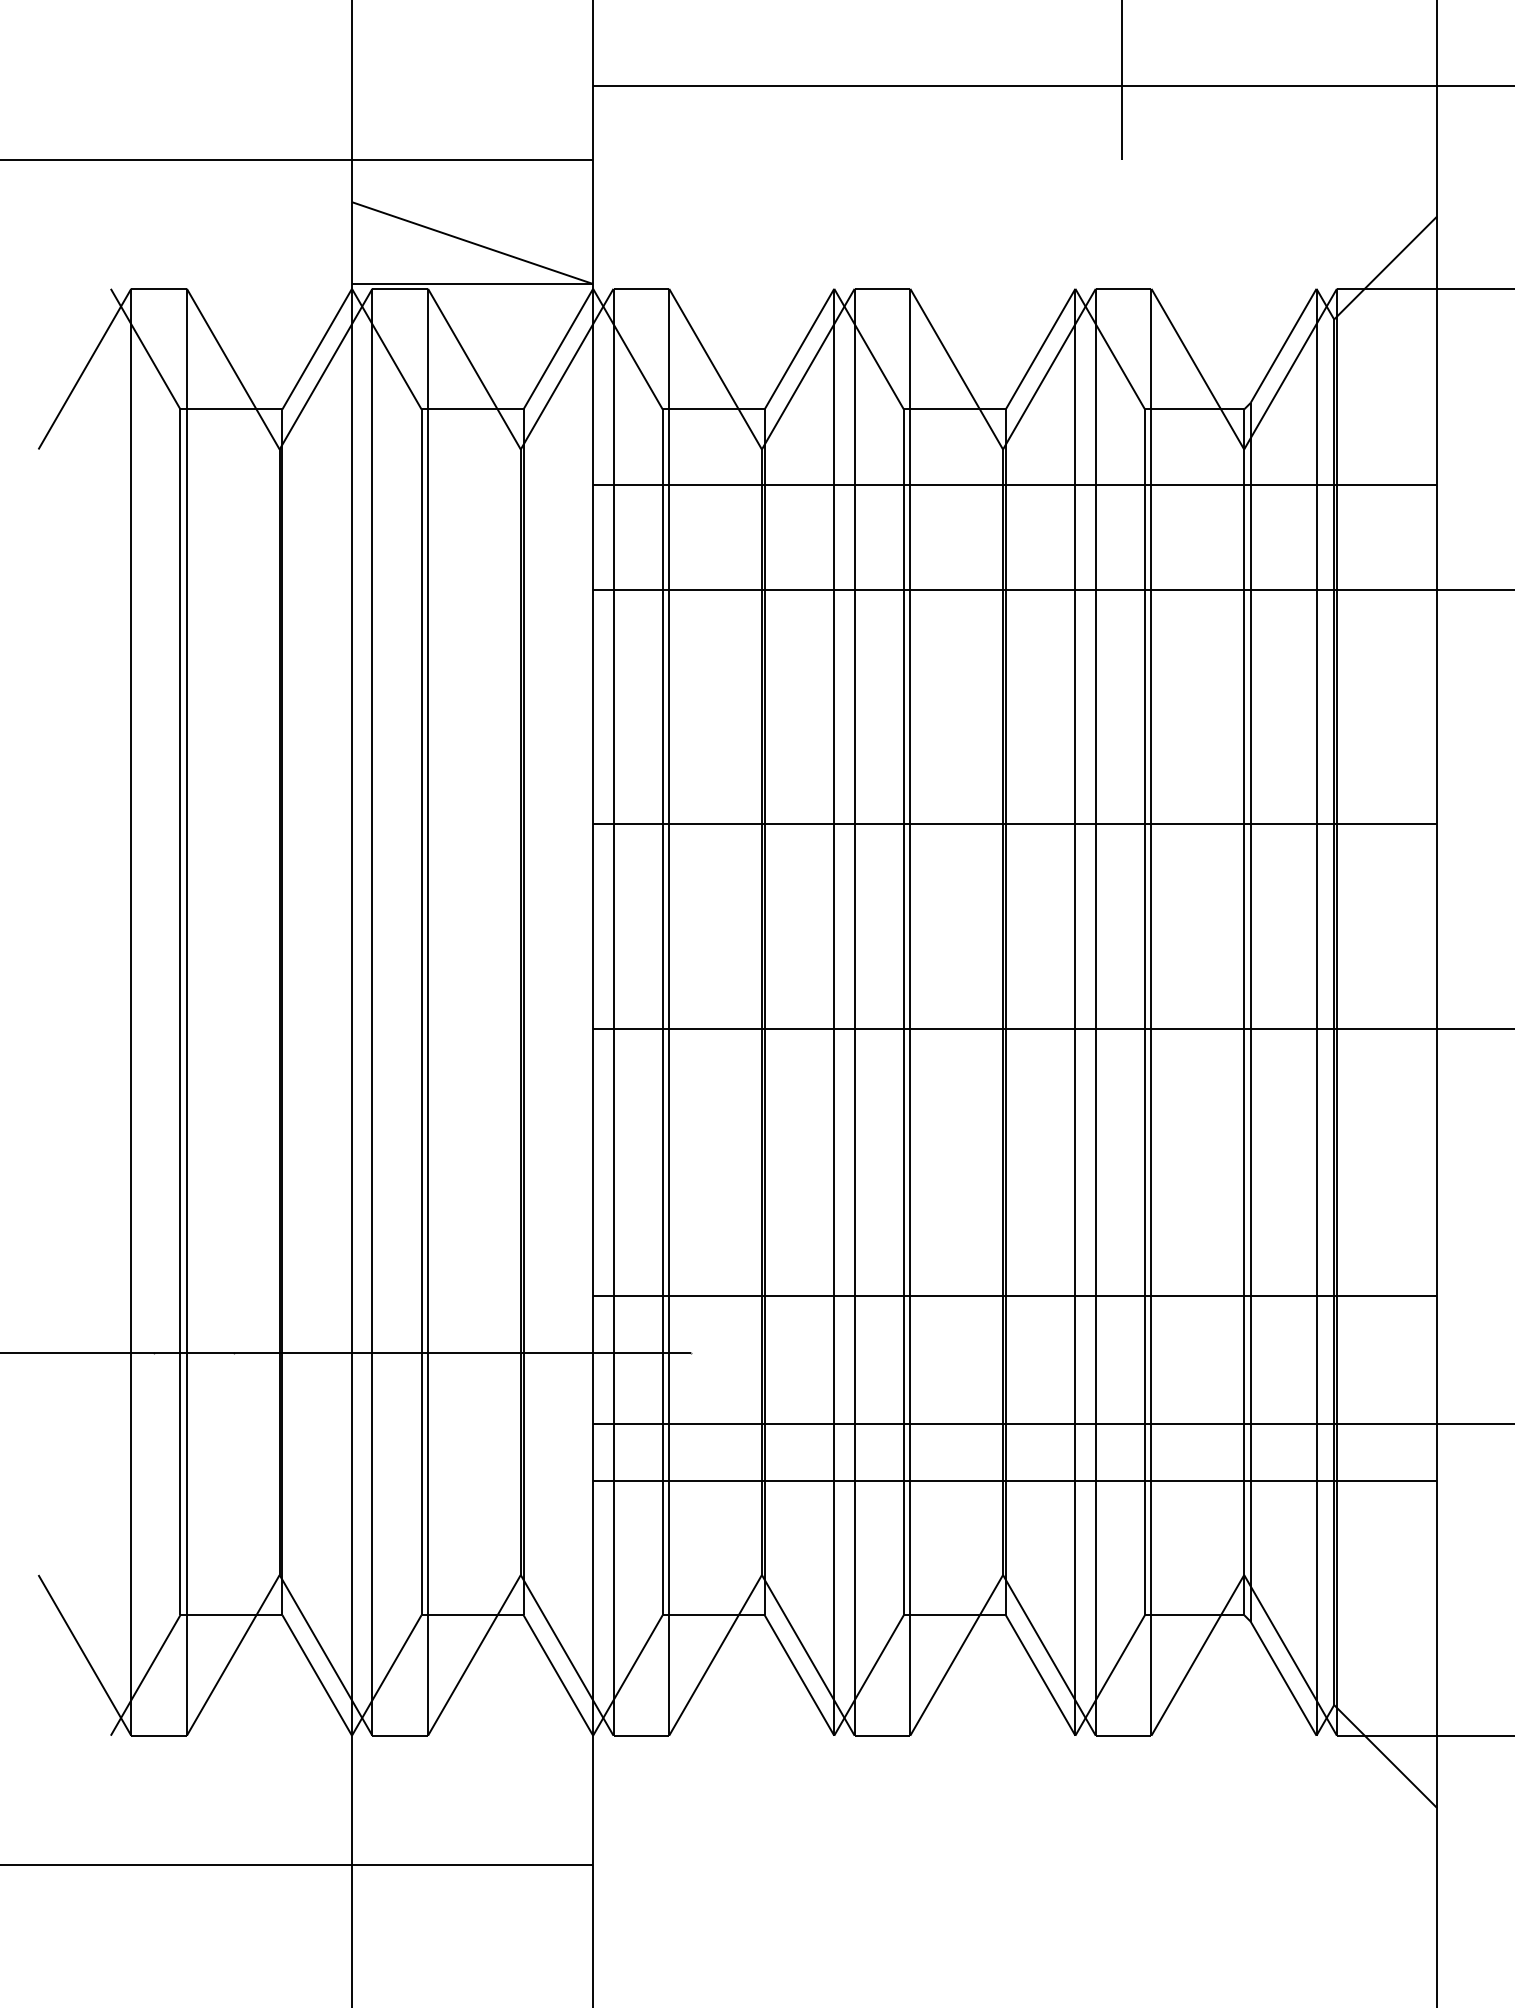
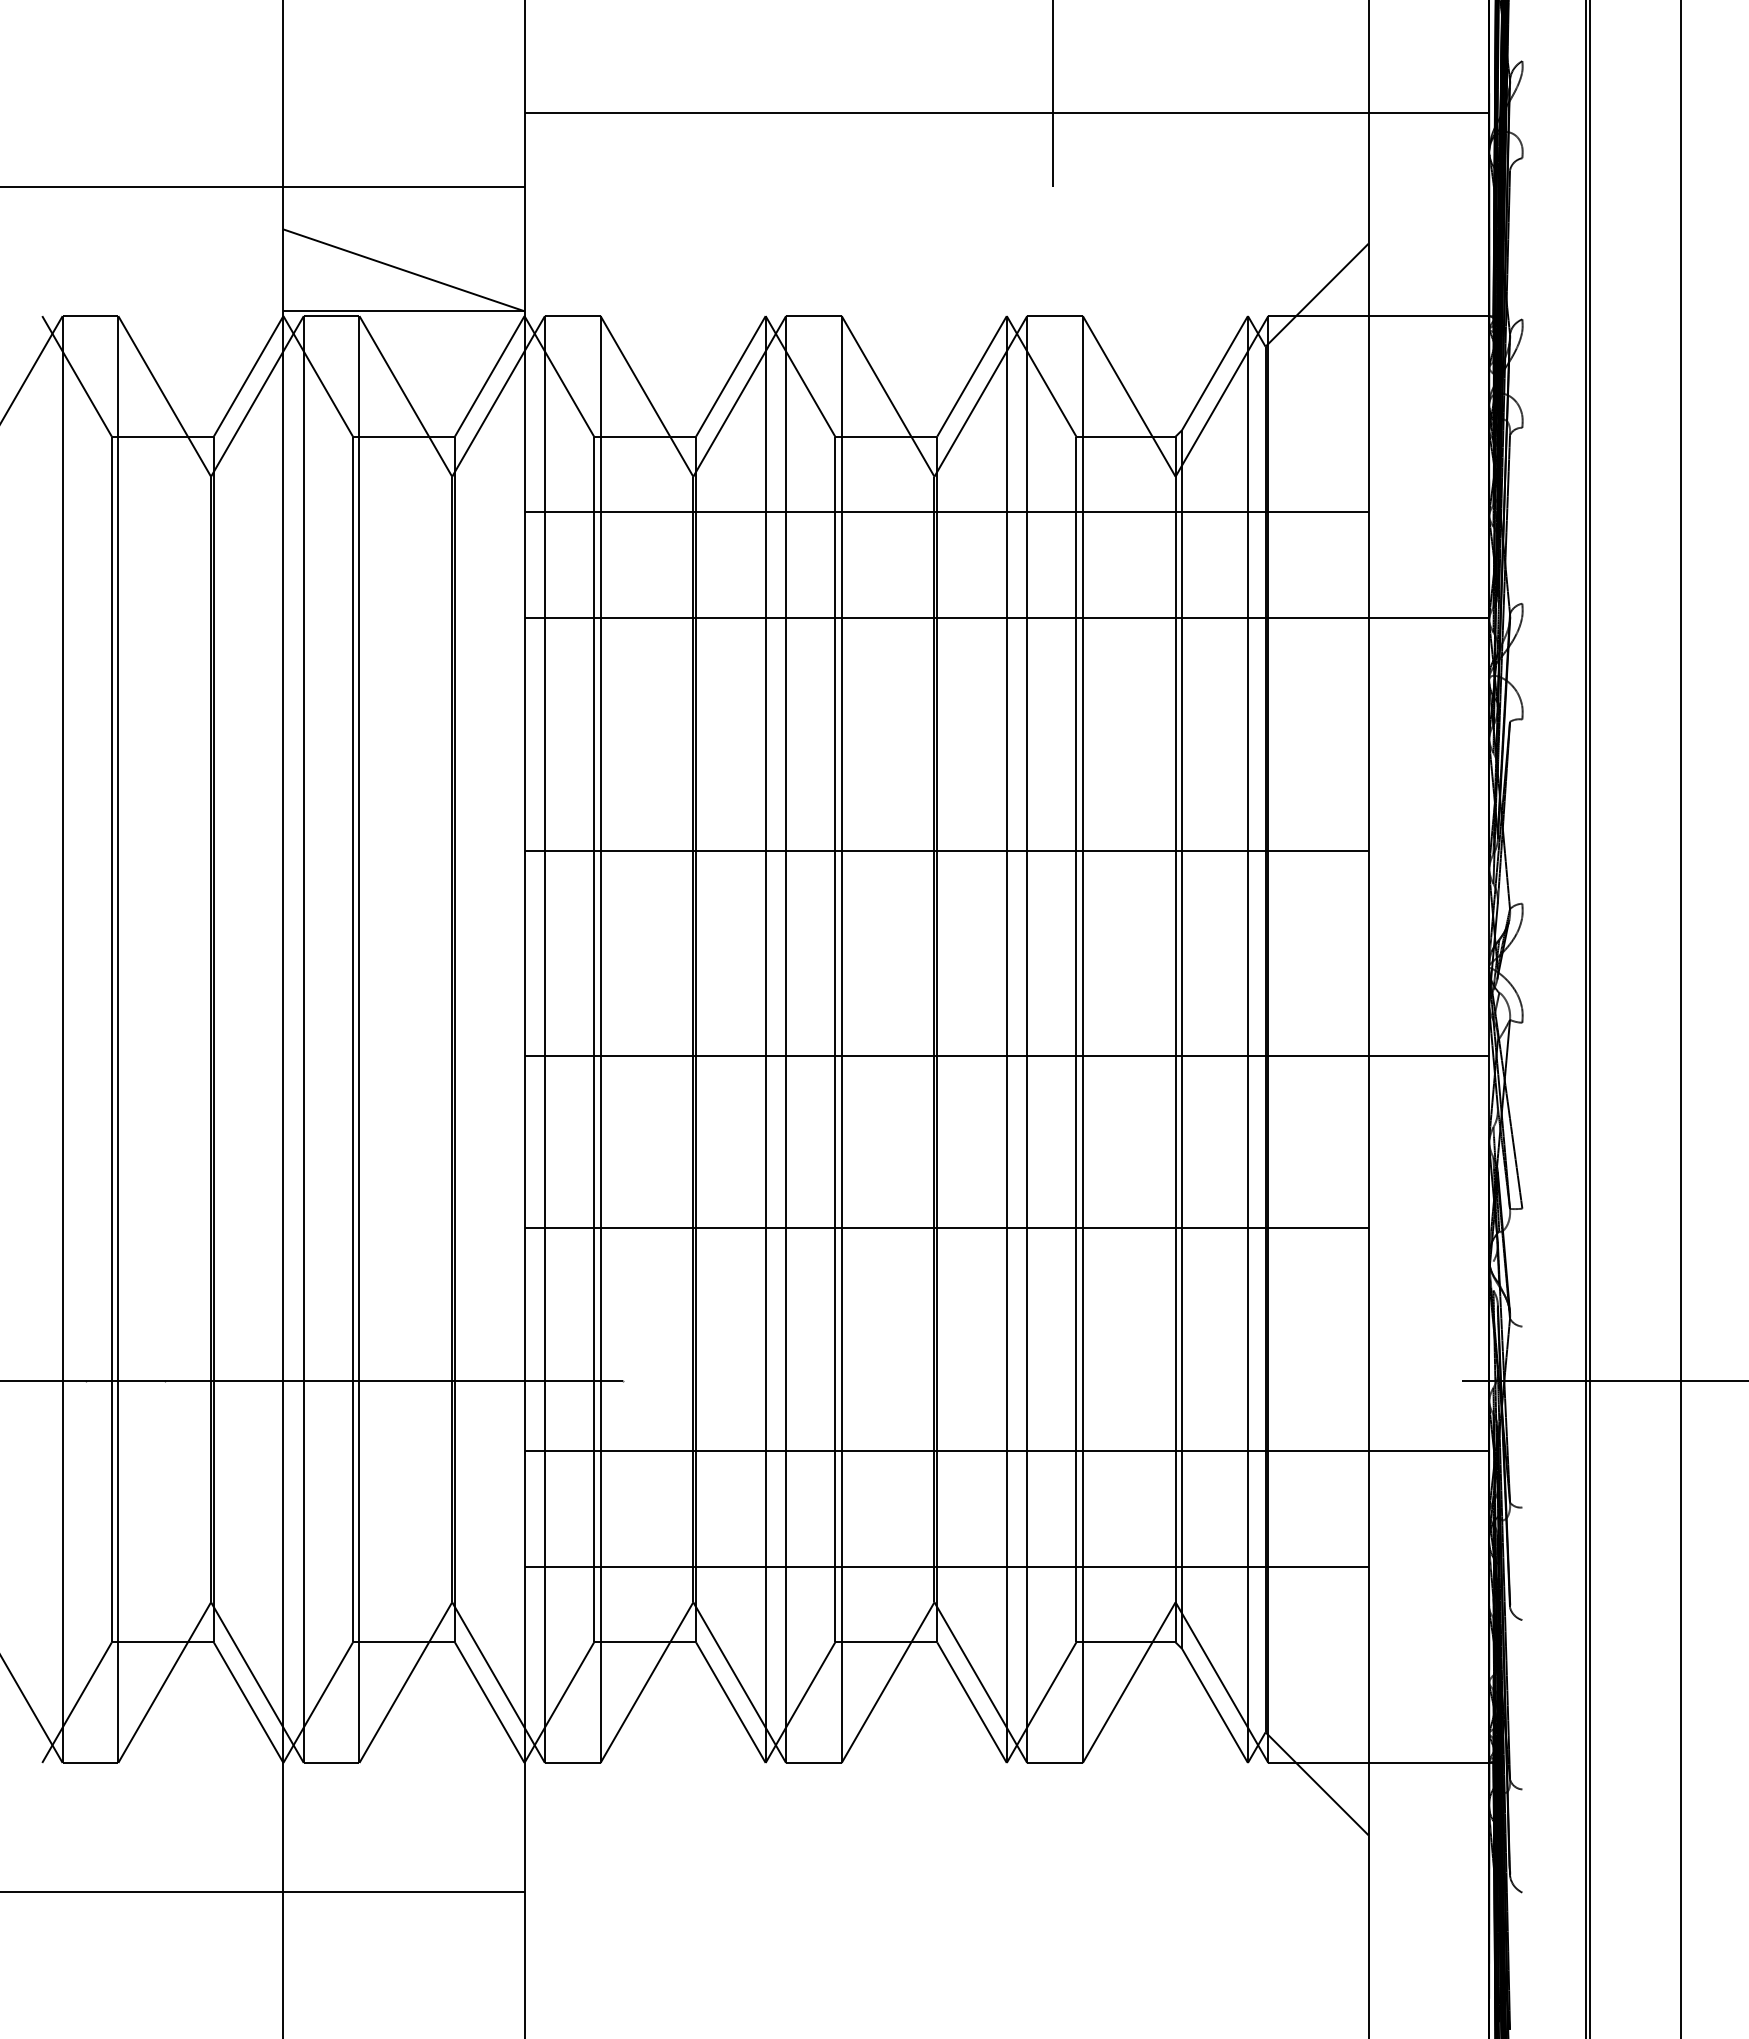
line: (1015, 1296) -> (946, 1228), moved
line: (1015, 1480) -> (946, 1566), moved

